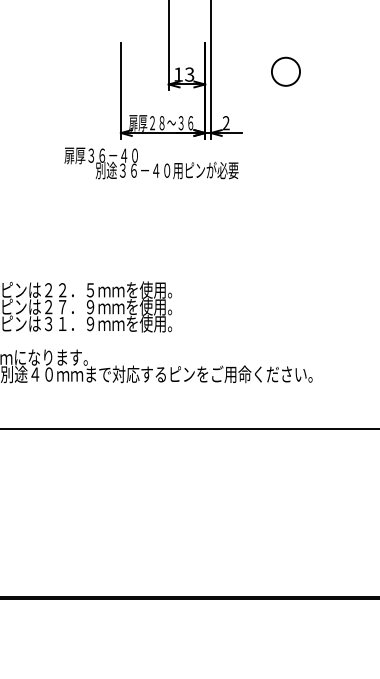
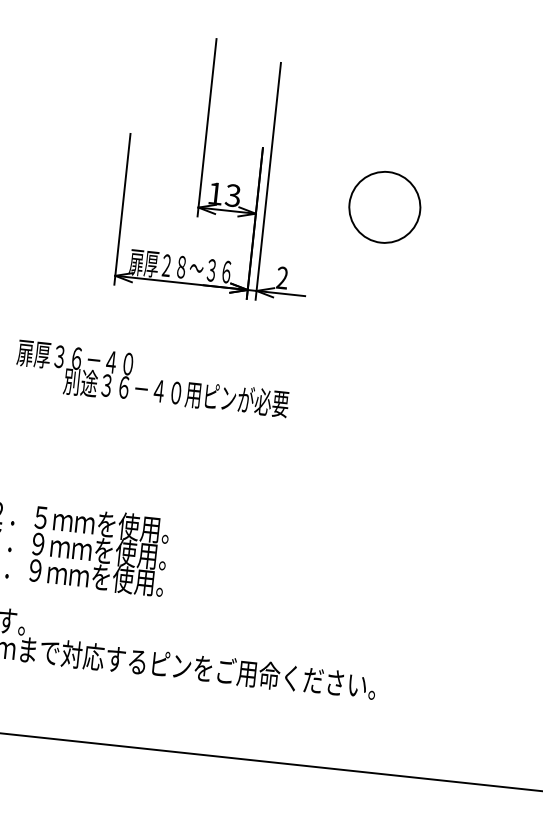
circle: (285, 71) -> (384, 206), size x1.6
text: (151, 163) -> (152, 379), moved

